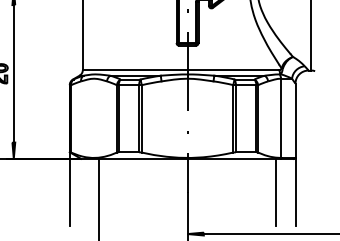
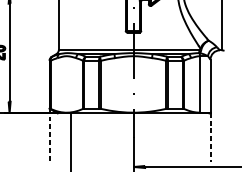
line: (69, 189) -> (49, 135), solid -> dashed
line: (275, 192) -> (196, 137), removed
line: (295, 192) -> (210, 137), solid -> dashed

